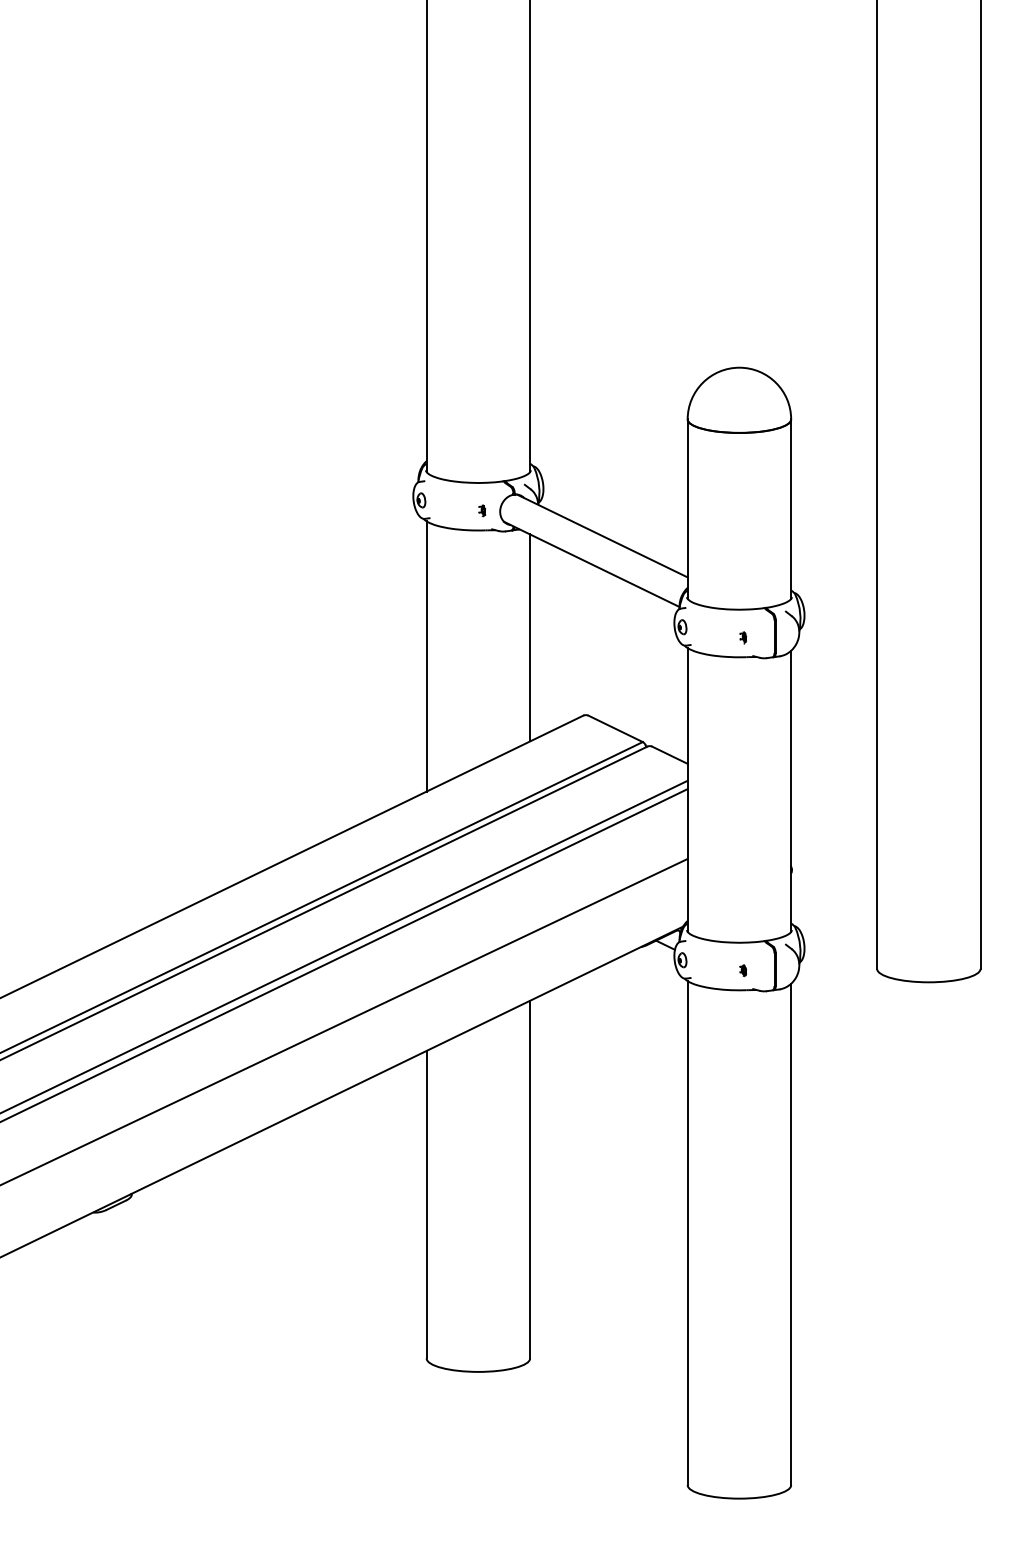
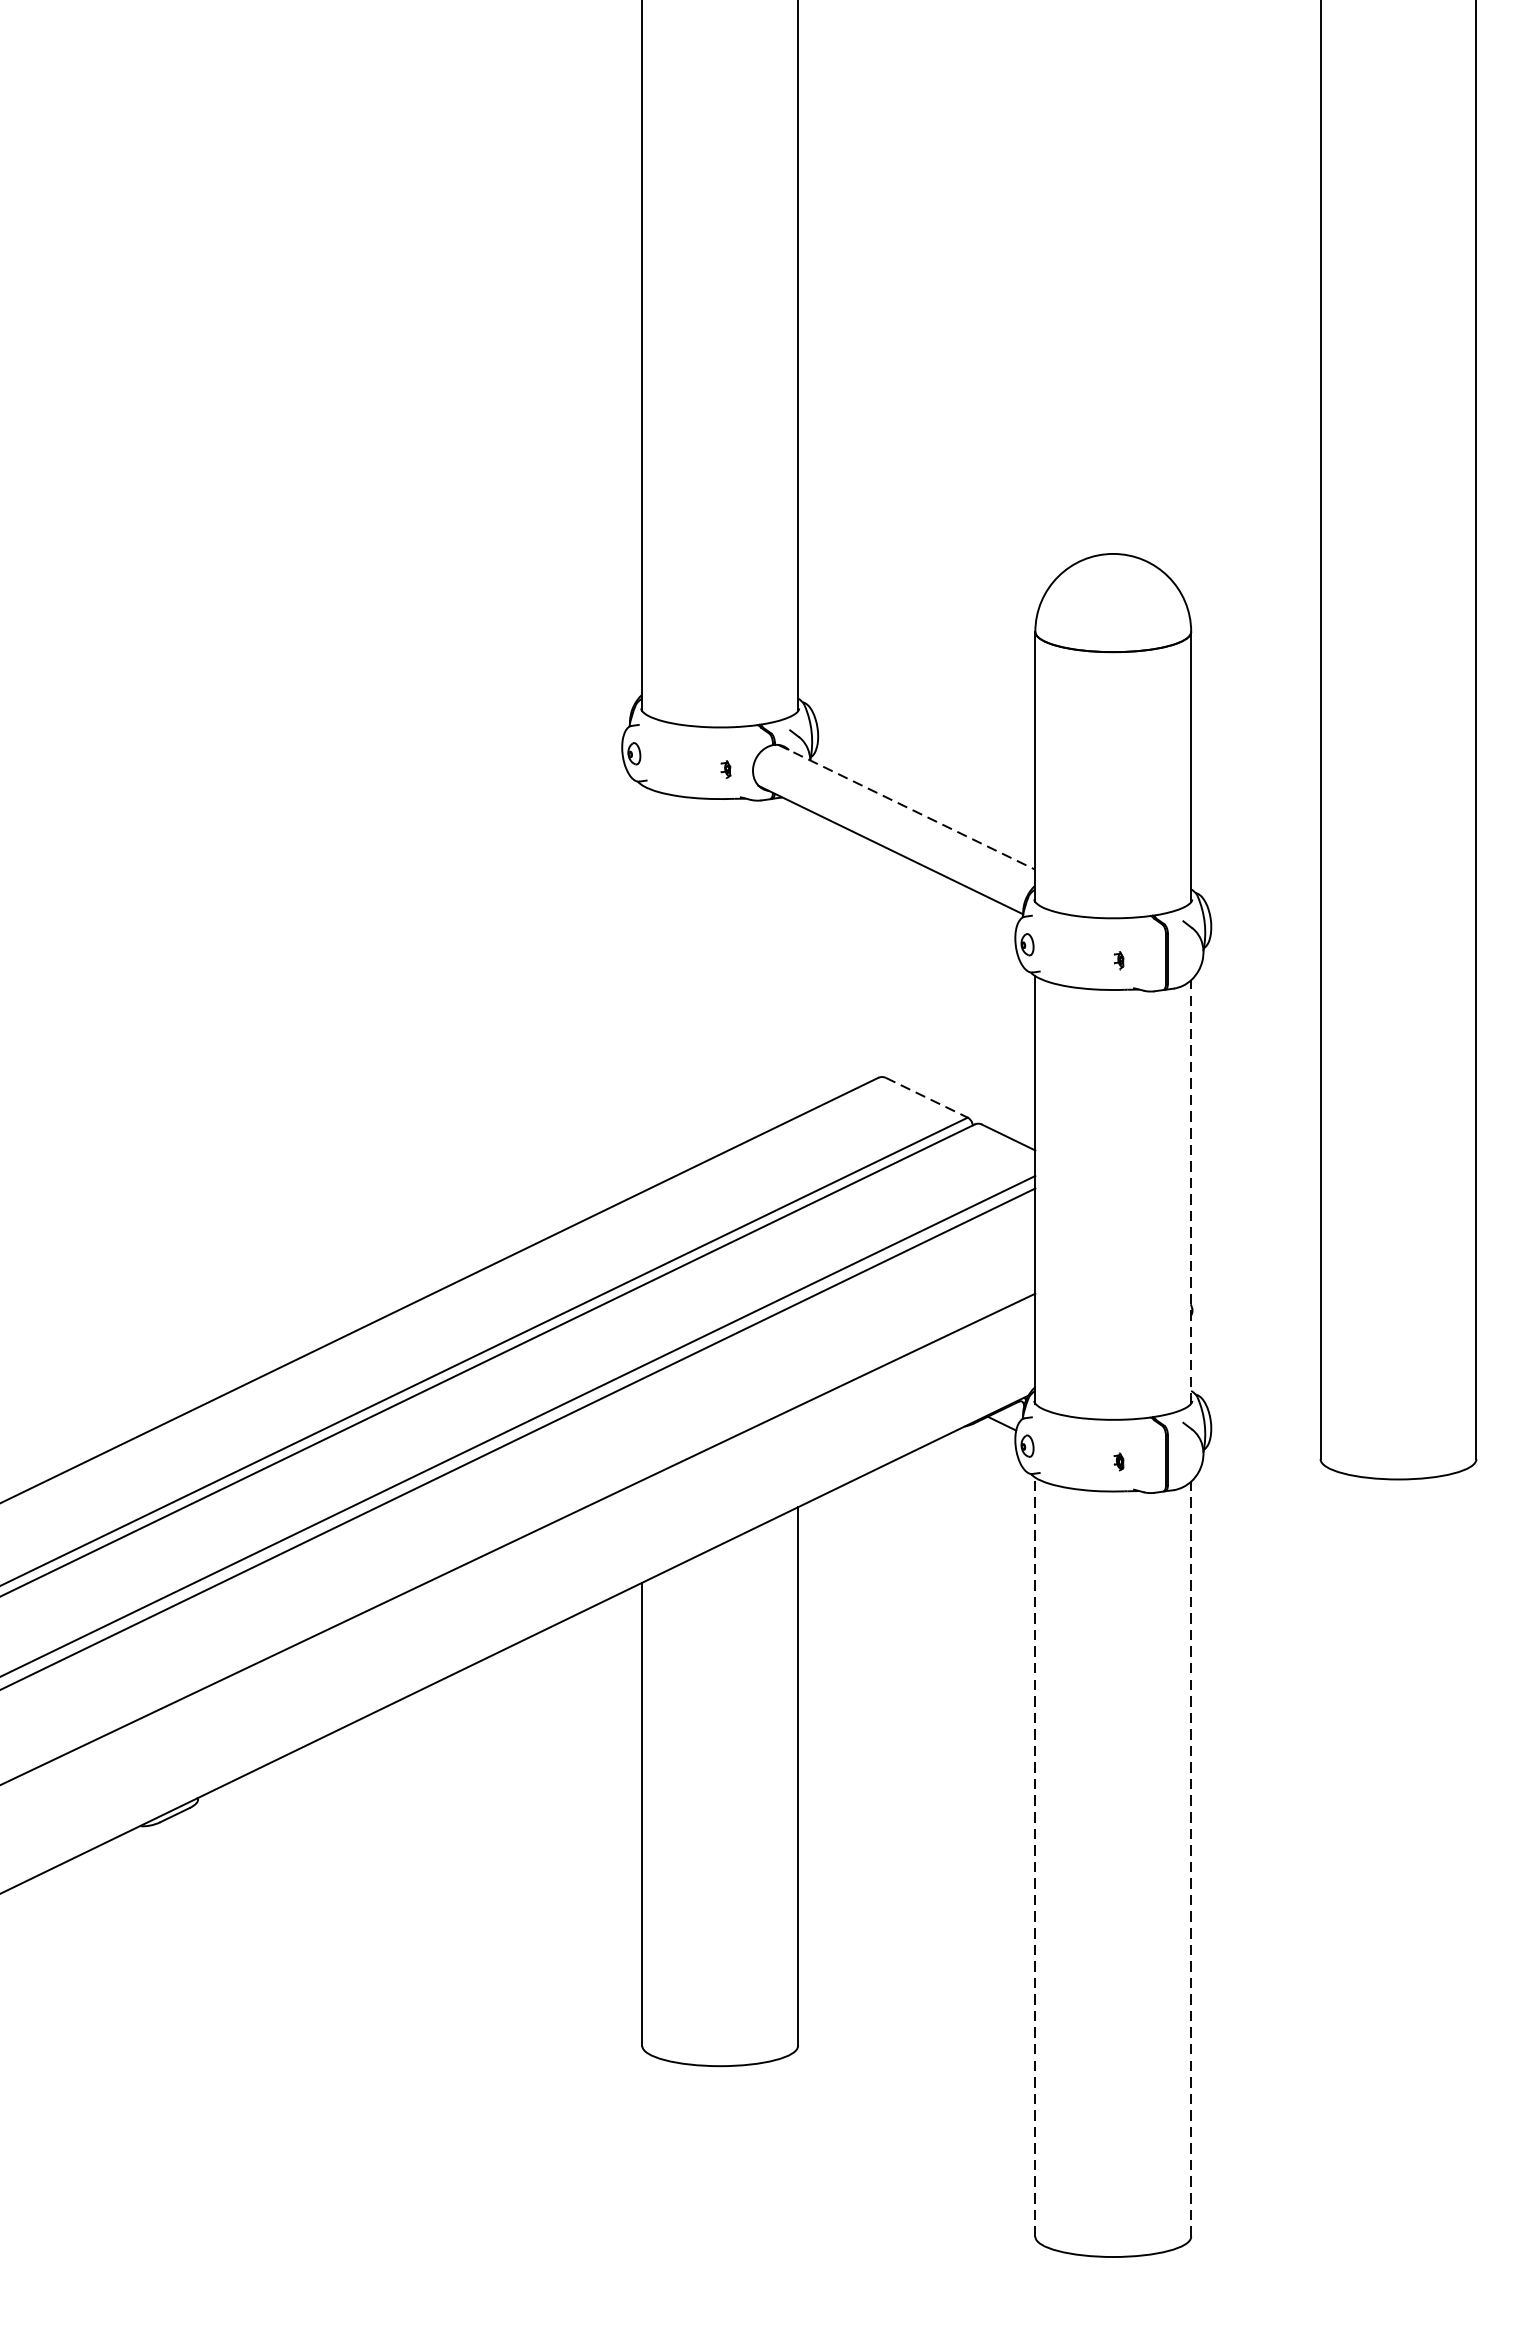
line: (602, 536) -> (907, 808), solid -> dashed
line: (530, 637) -> (798, 960), removed
line: (426, 656) -> (642, 988), removed
line: (616, 729) -> (928, 1098), solid -> dashed
line: (791, 791) -> (1191, 1192), solid -> dashed
line: (687, 1232) -> (1035, 1856), solid -> dashed
line: (791, 1234) -> (1191, 1859), solid -> dashed

